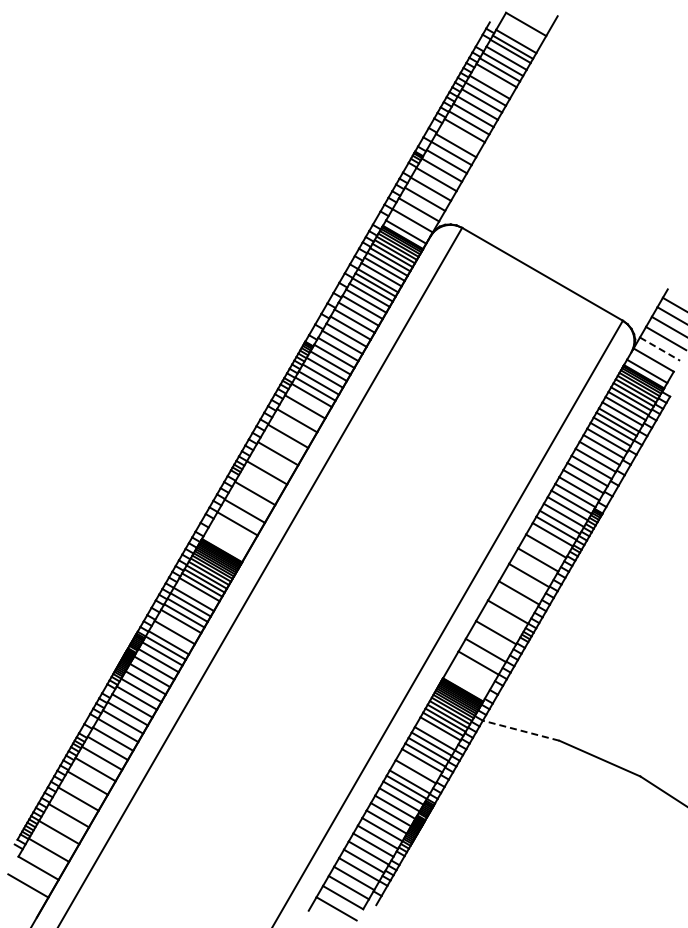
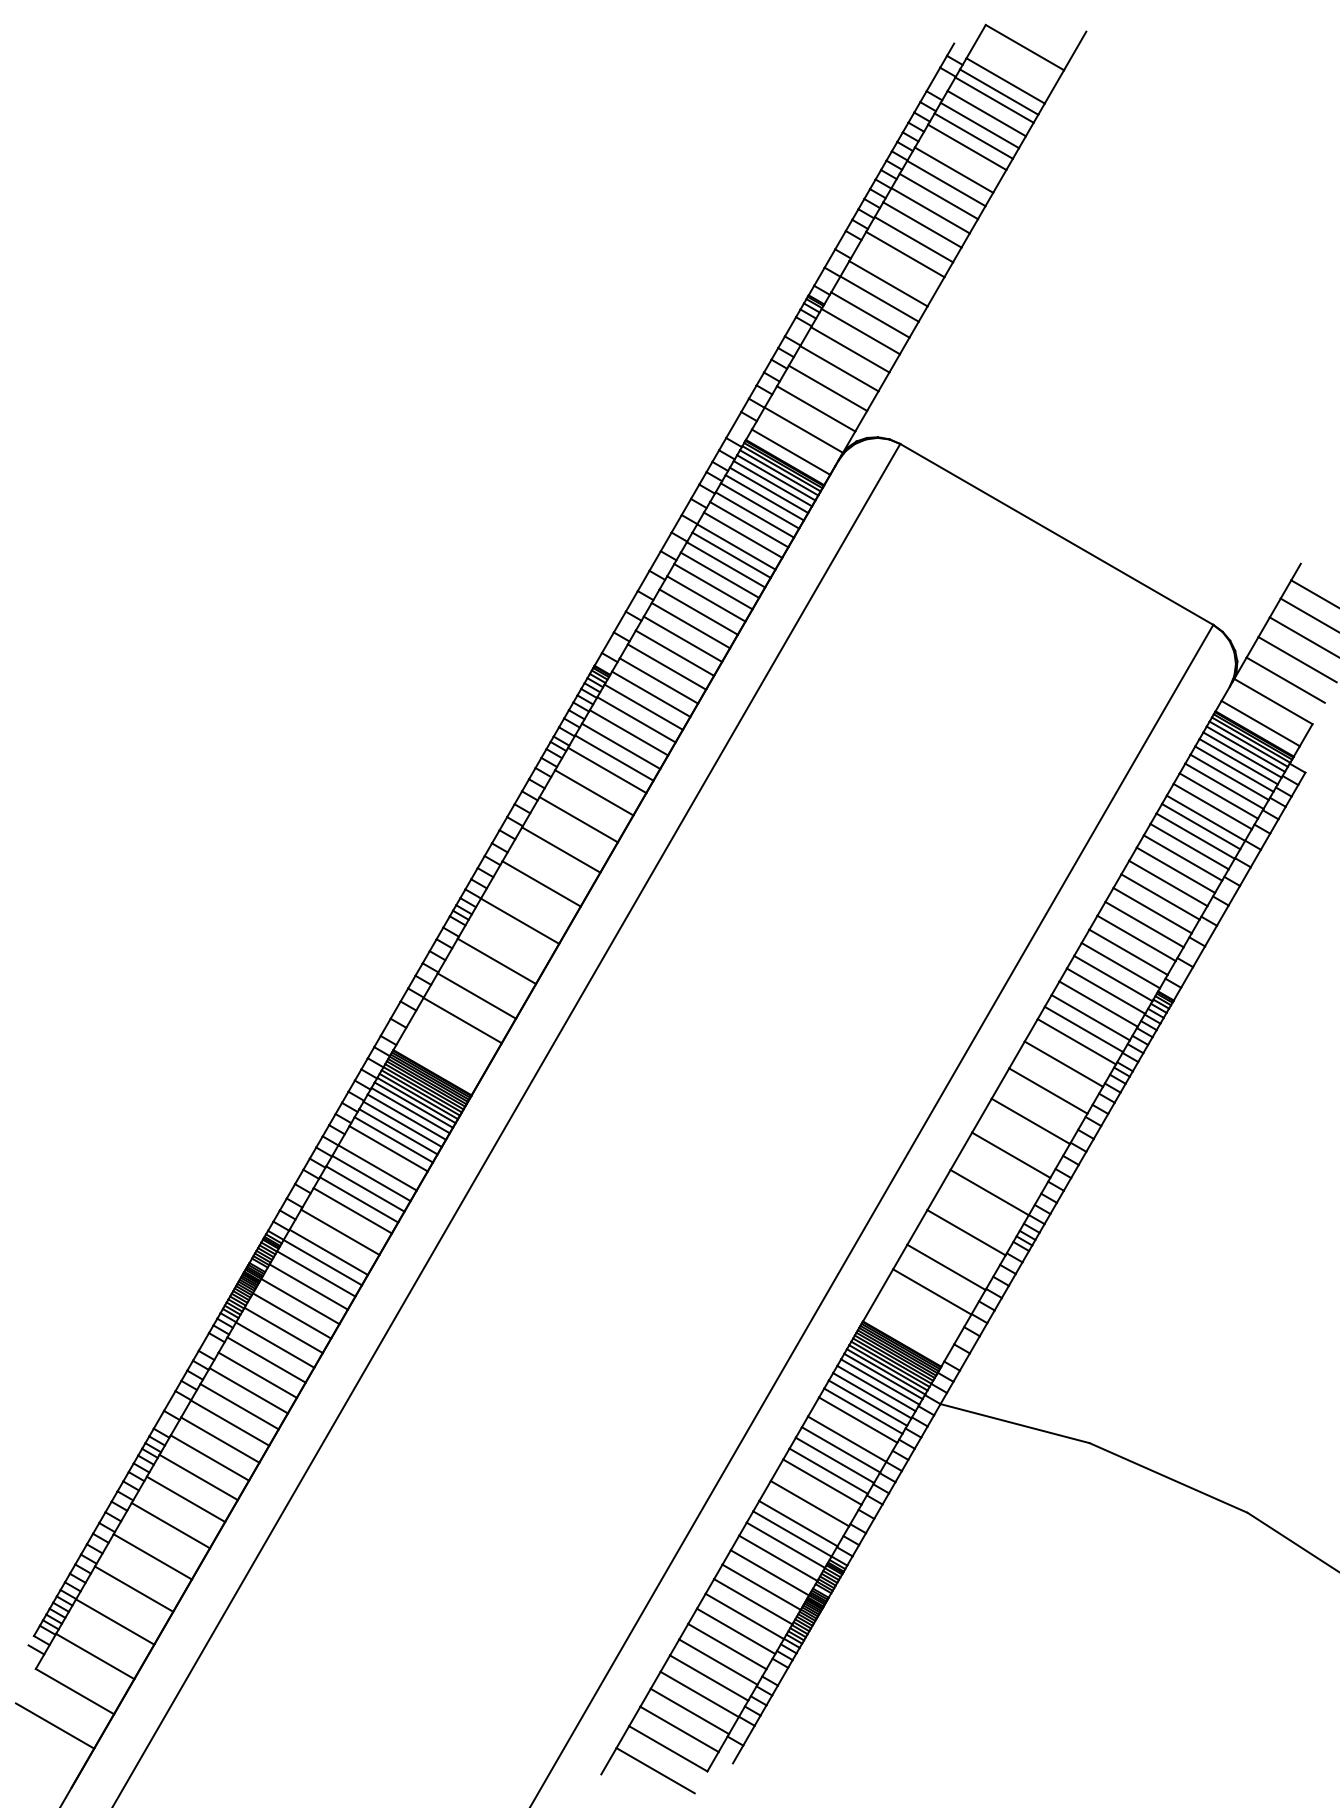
line: (660, 349) -> (1286, 680), dashed -> solid
line: (521, 730) -> (1015, 1423), dashed -> solid

